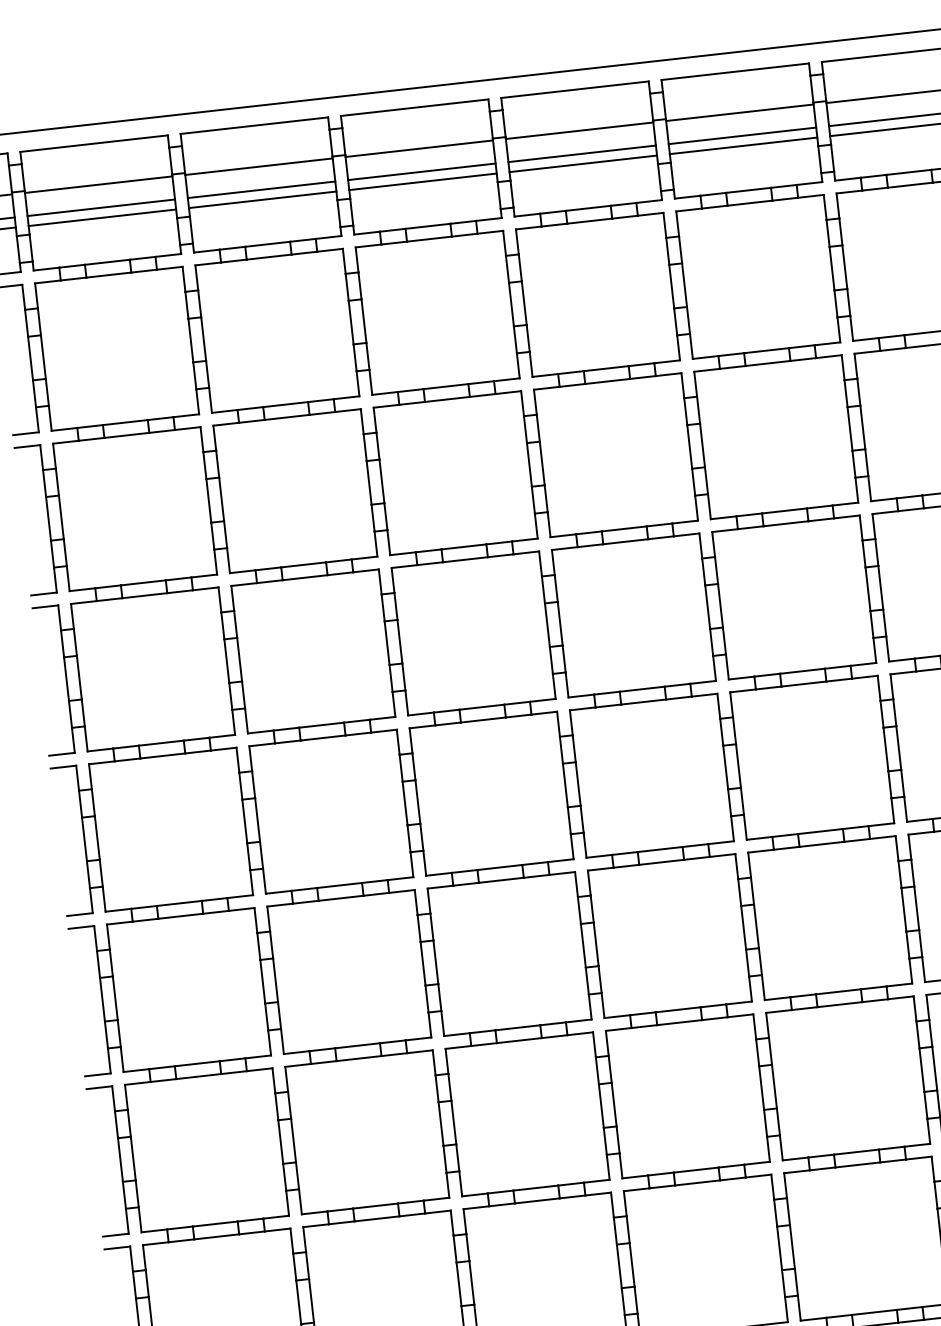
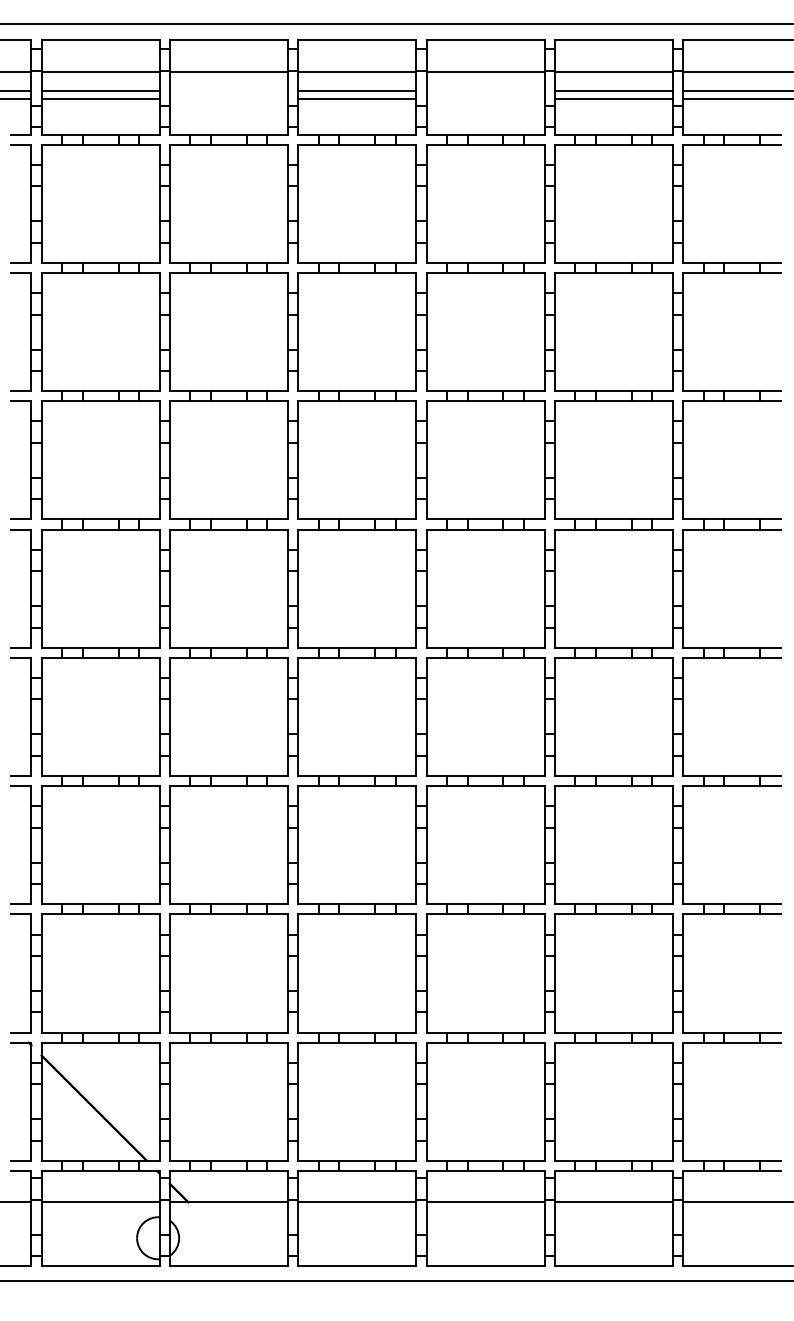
line: (582, 153) -> (485, 90), removed
line: (583, 163) -> (485, 98), removed
line: (260, 189) -> (228, 90), removed
line: (262, 199) -> (228, 98), removed

